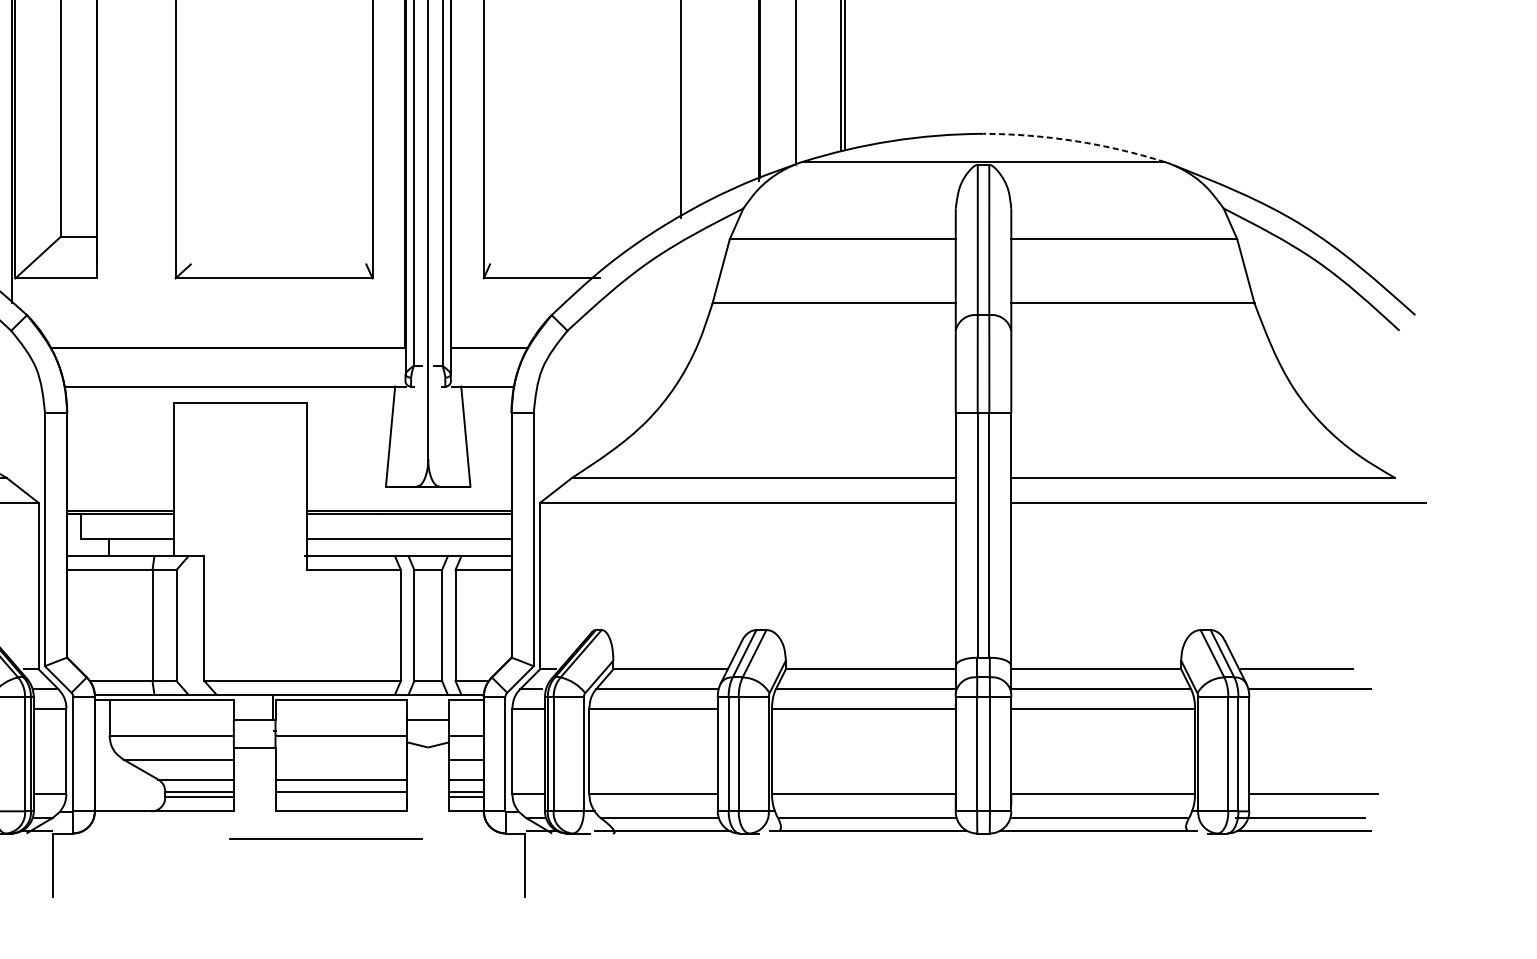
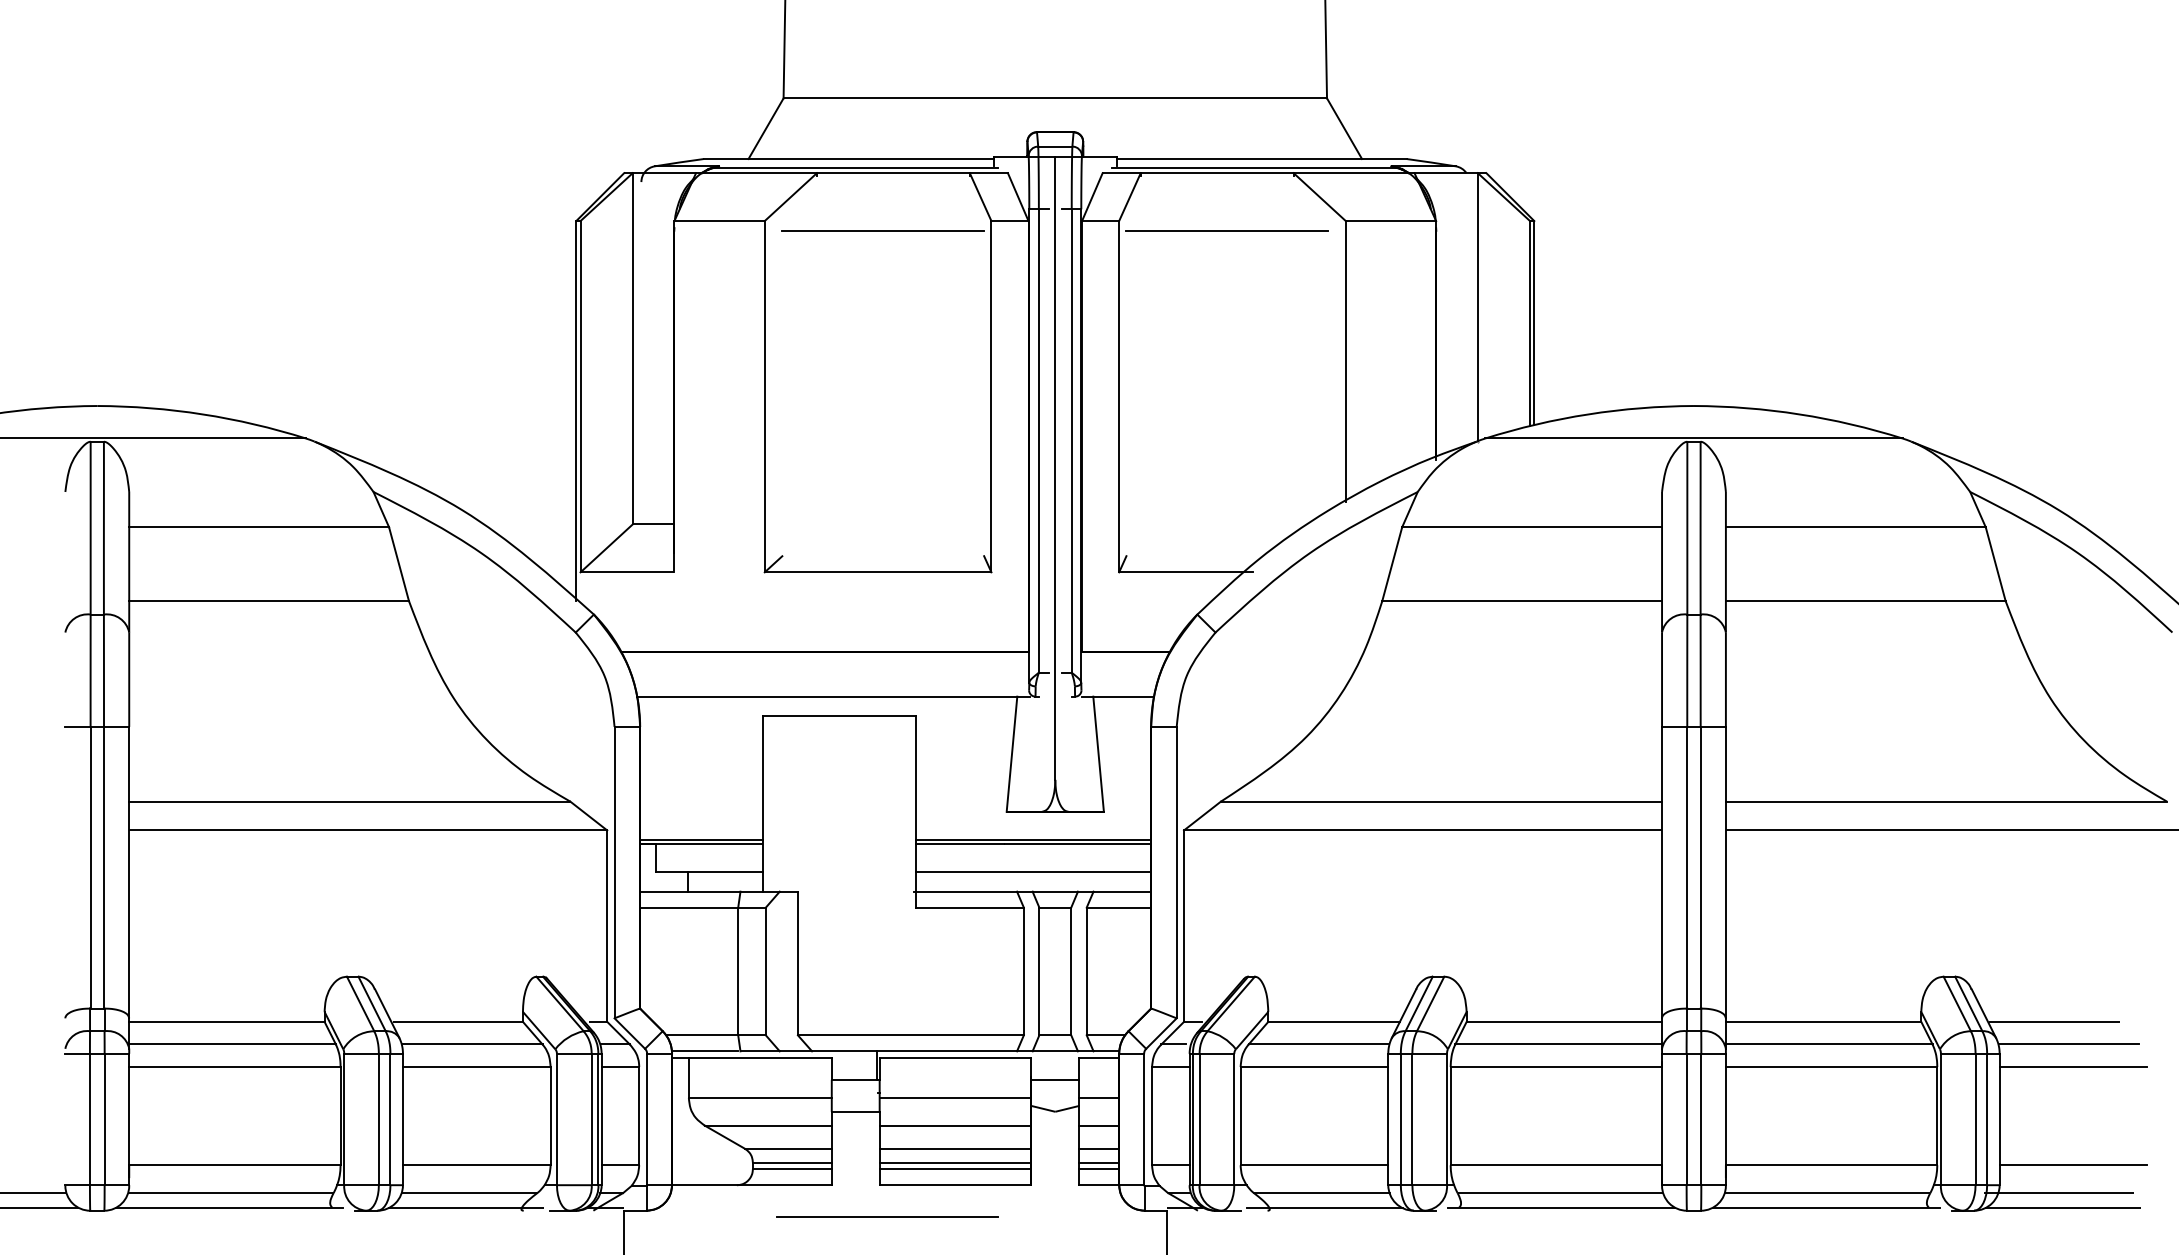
arc: (1075, 141) -> (1799, 414), dashed -> solid
line: (1313, 708) -> (2073, 1067), added
line: (341, 759) -> (955, 1125), added
line: (341, 797) -> (955, 1169), added
line: (325, 838) -> (887, 1216), moved

